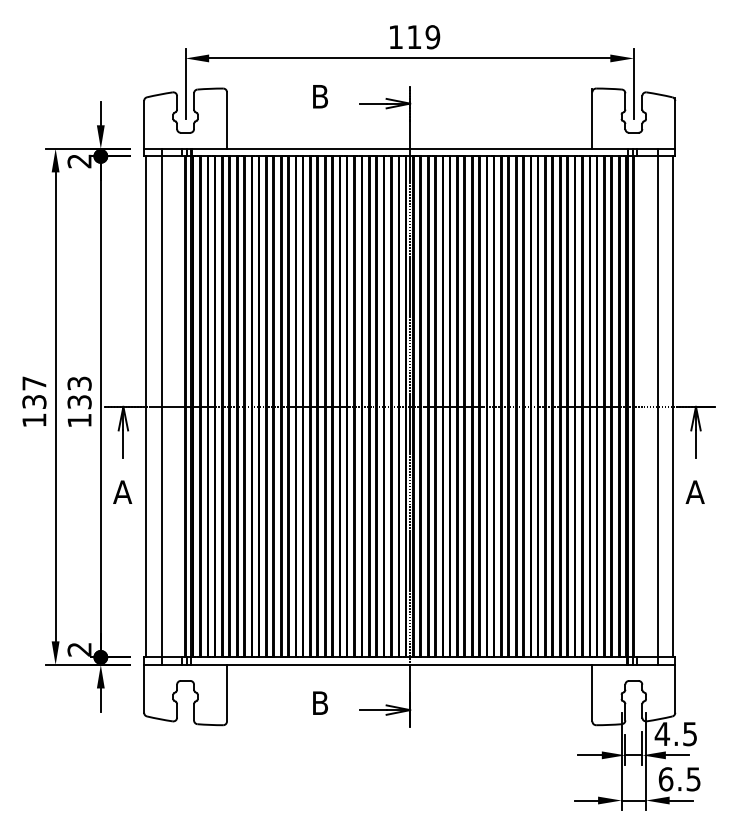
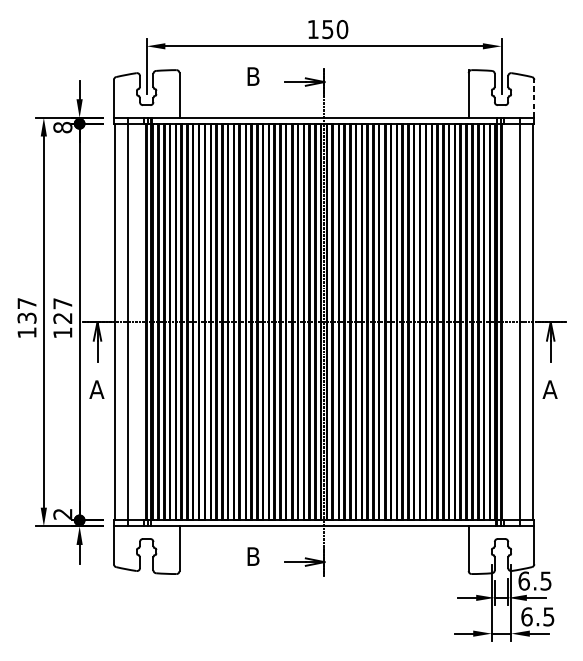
text: (423, 37) -> (335, 29), 119 -> 150
line: (675, 122) -> (534, 97), solid -> dashed
text: (79, 161) -> (62, 127), 2 -> 8
text: (79, 392) -> (62, 310), 133 -> 127
text: (662, 734) -> (524, 581), 4.5 -> 6.5

